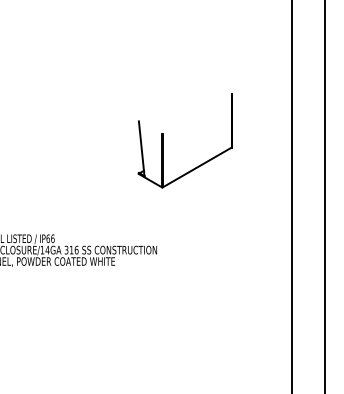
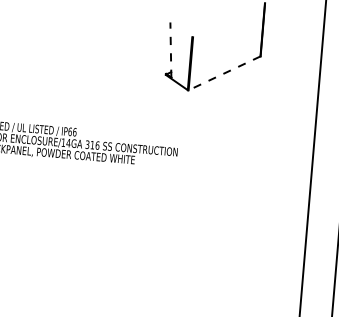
line: (141, 148) -> (170, 49), solid -> dashed
line: (197, 167) -> (224, 73), solid -> dashed

